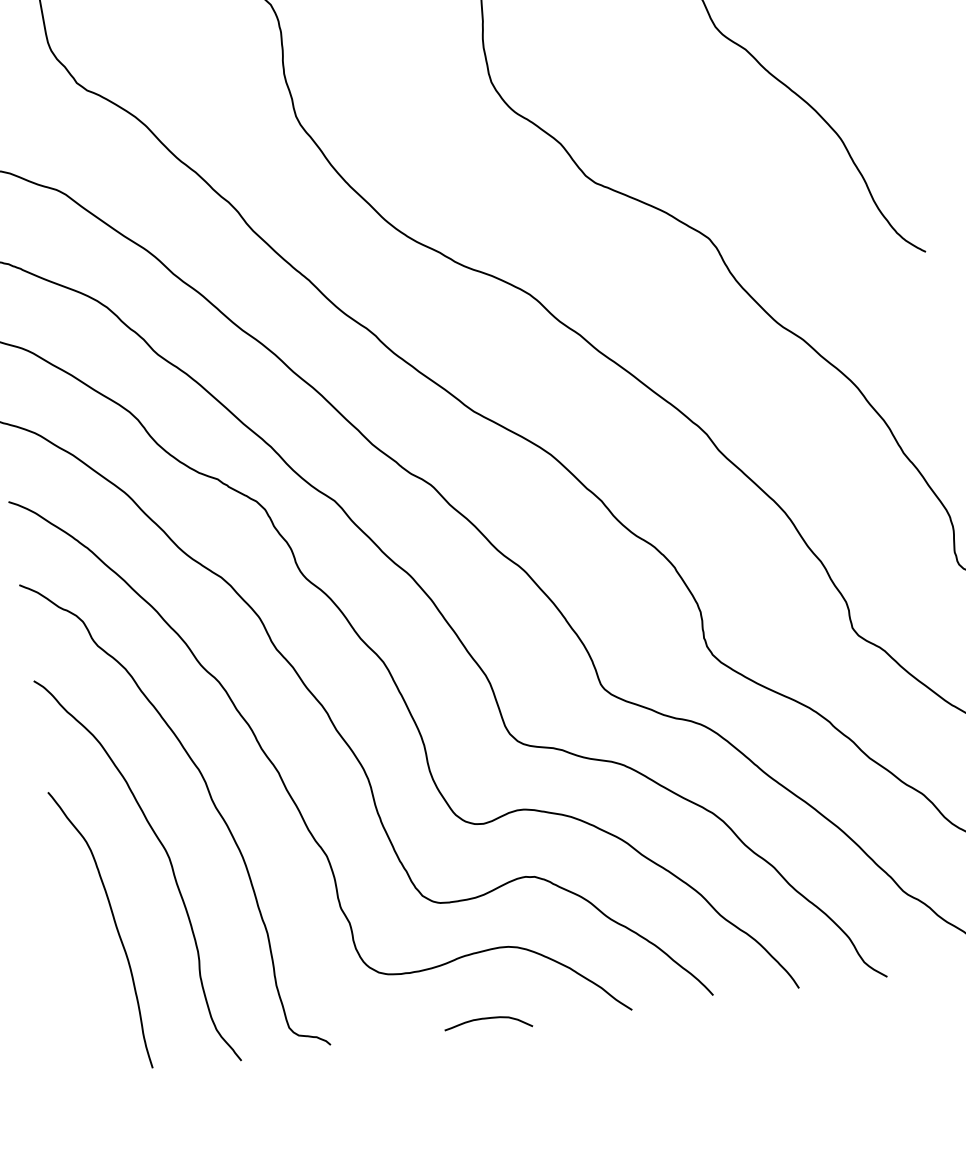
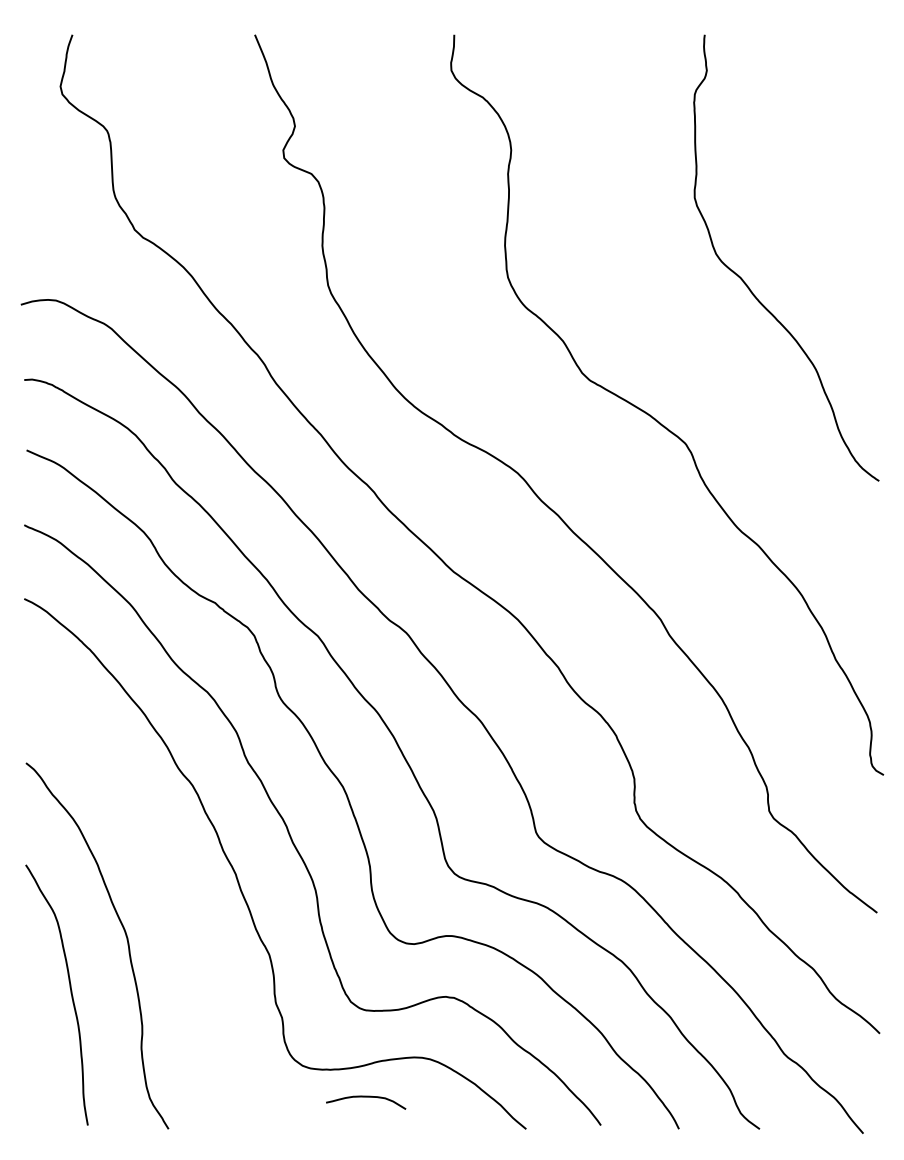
curve: (210, 800) -> (171, 891), removed
curve: (488, 1019) -> (366, 1097), moved

